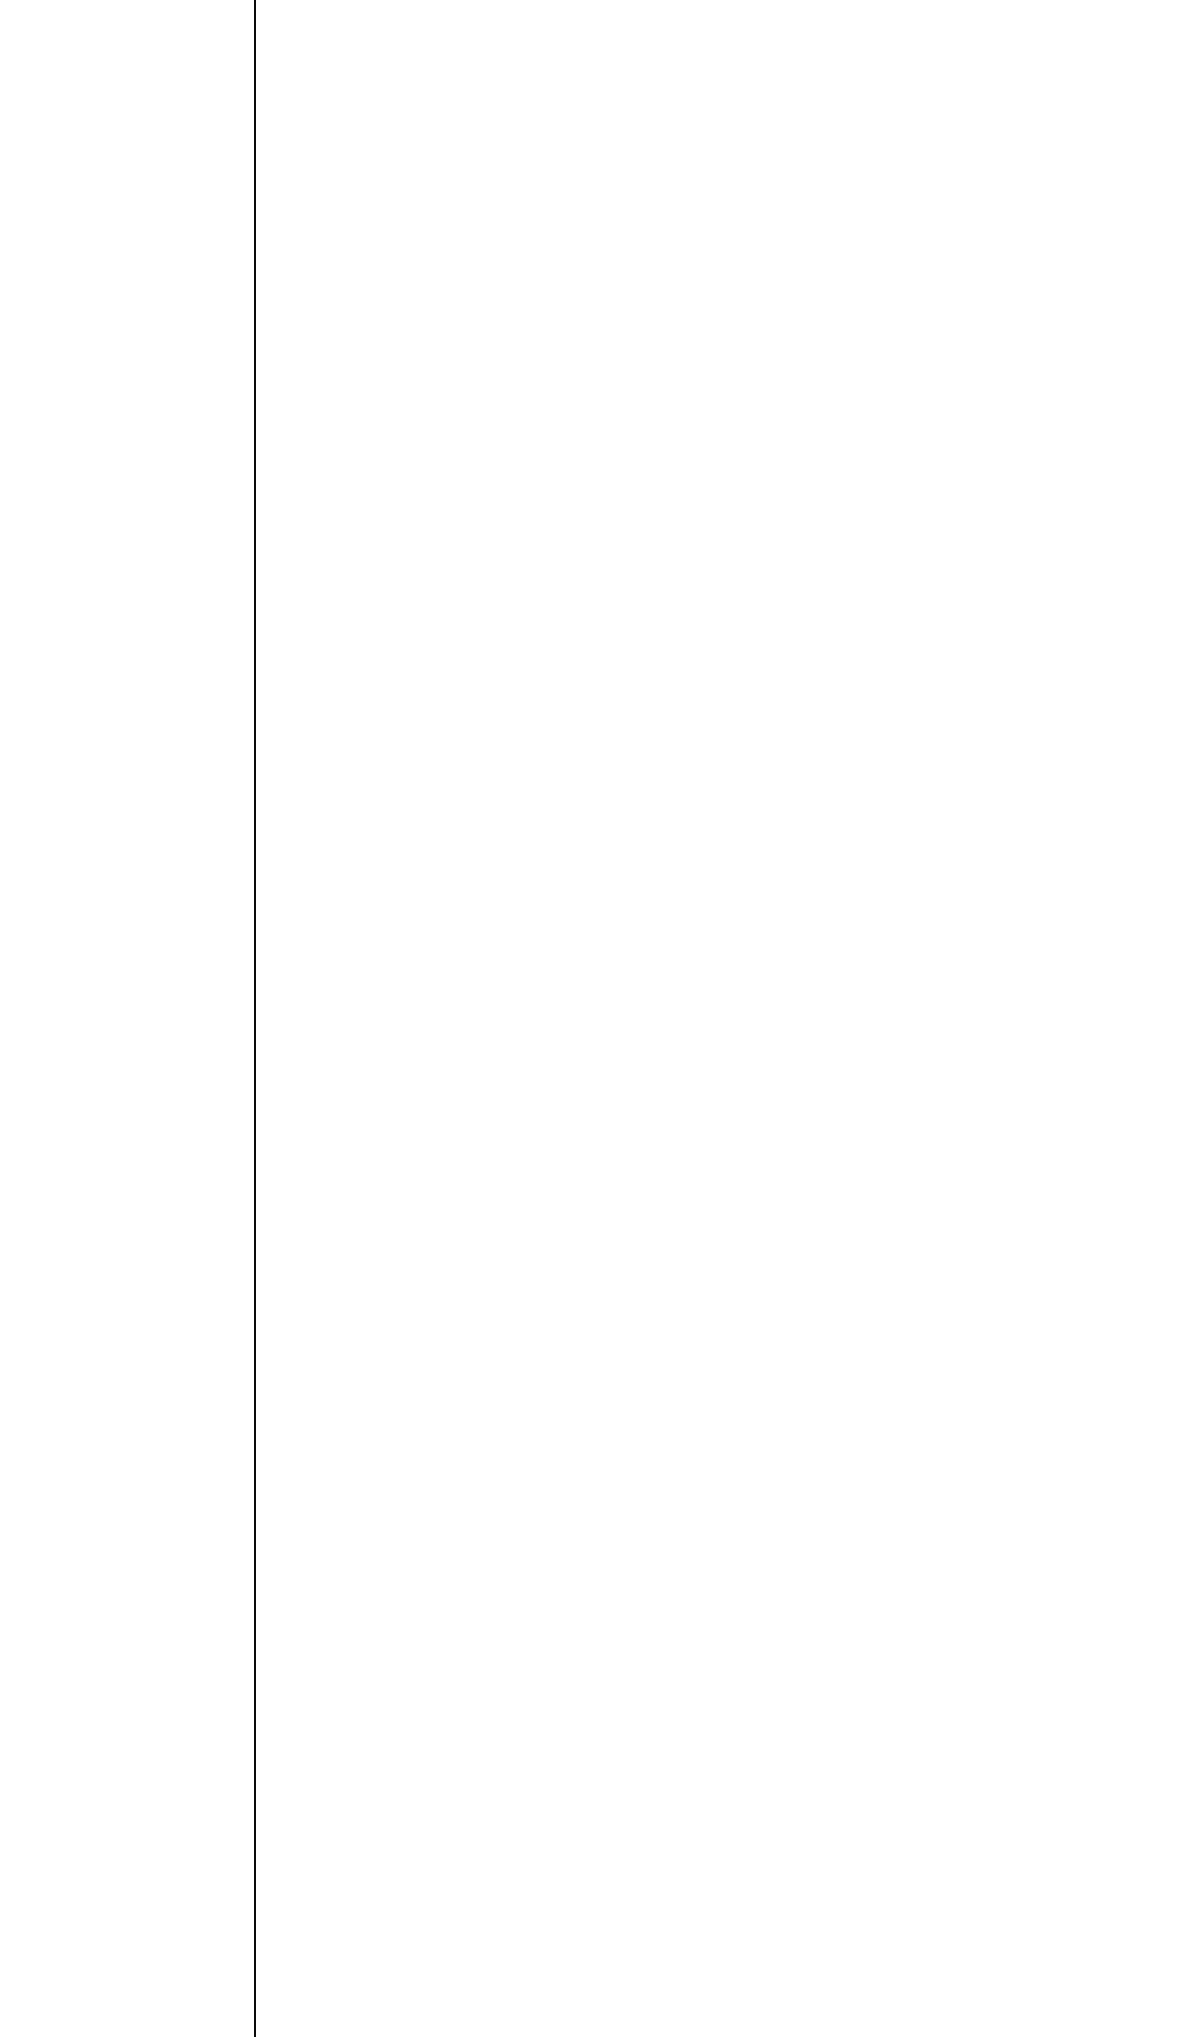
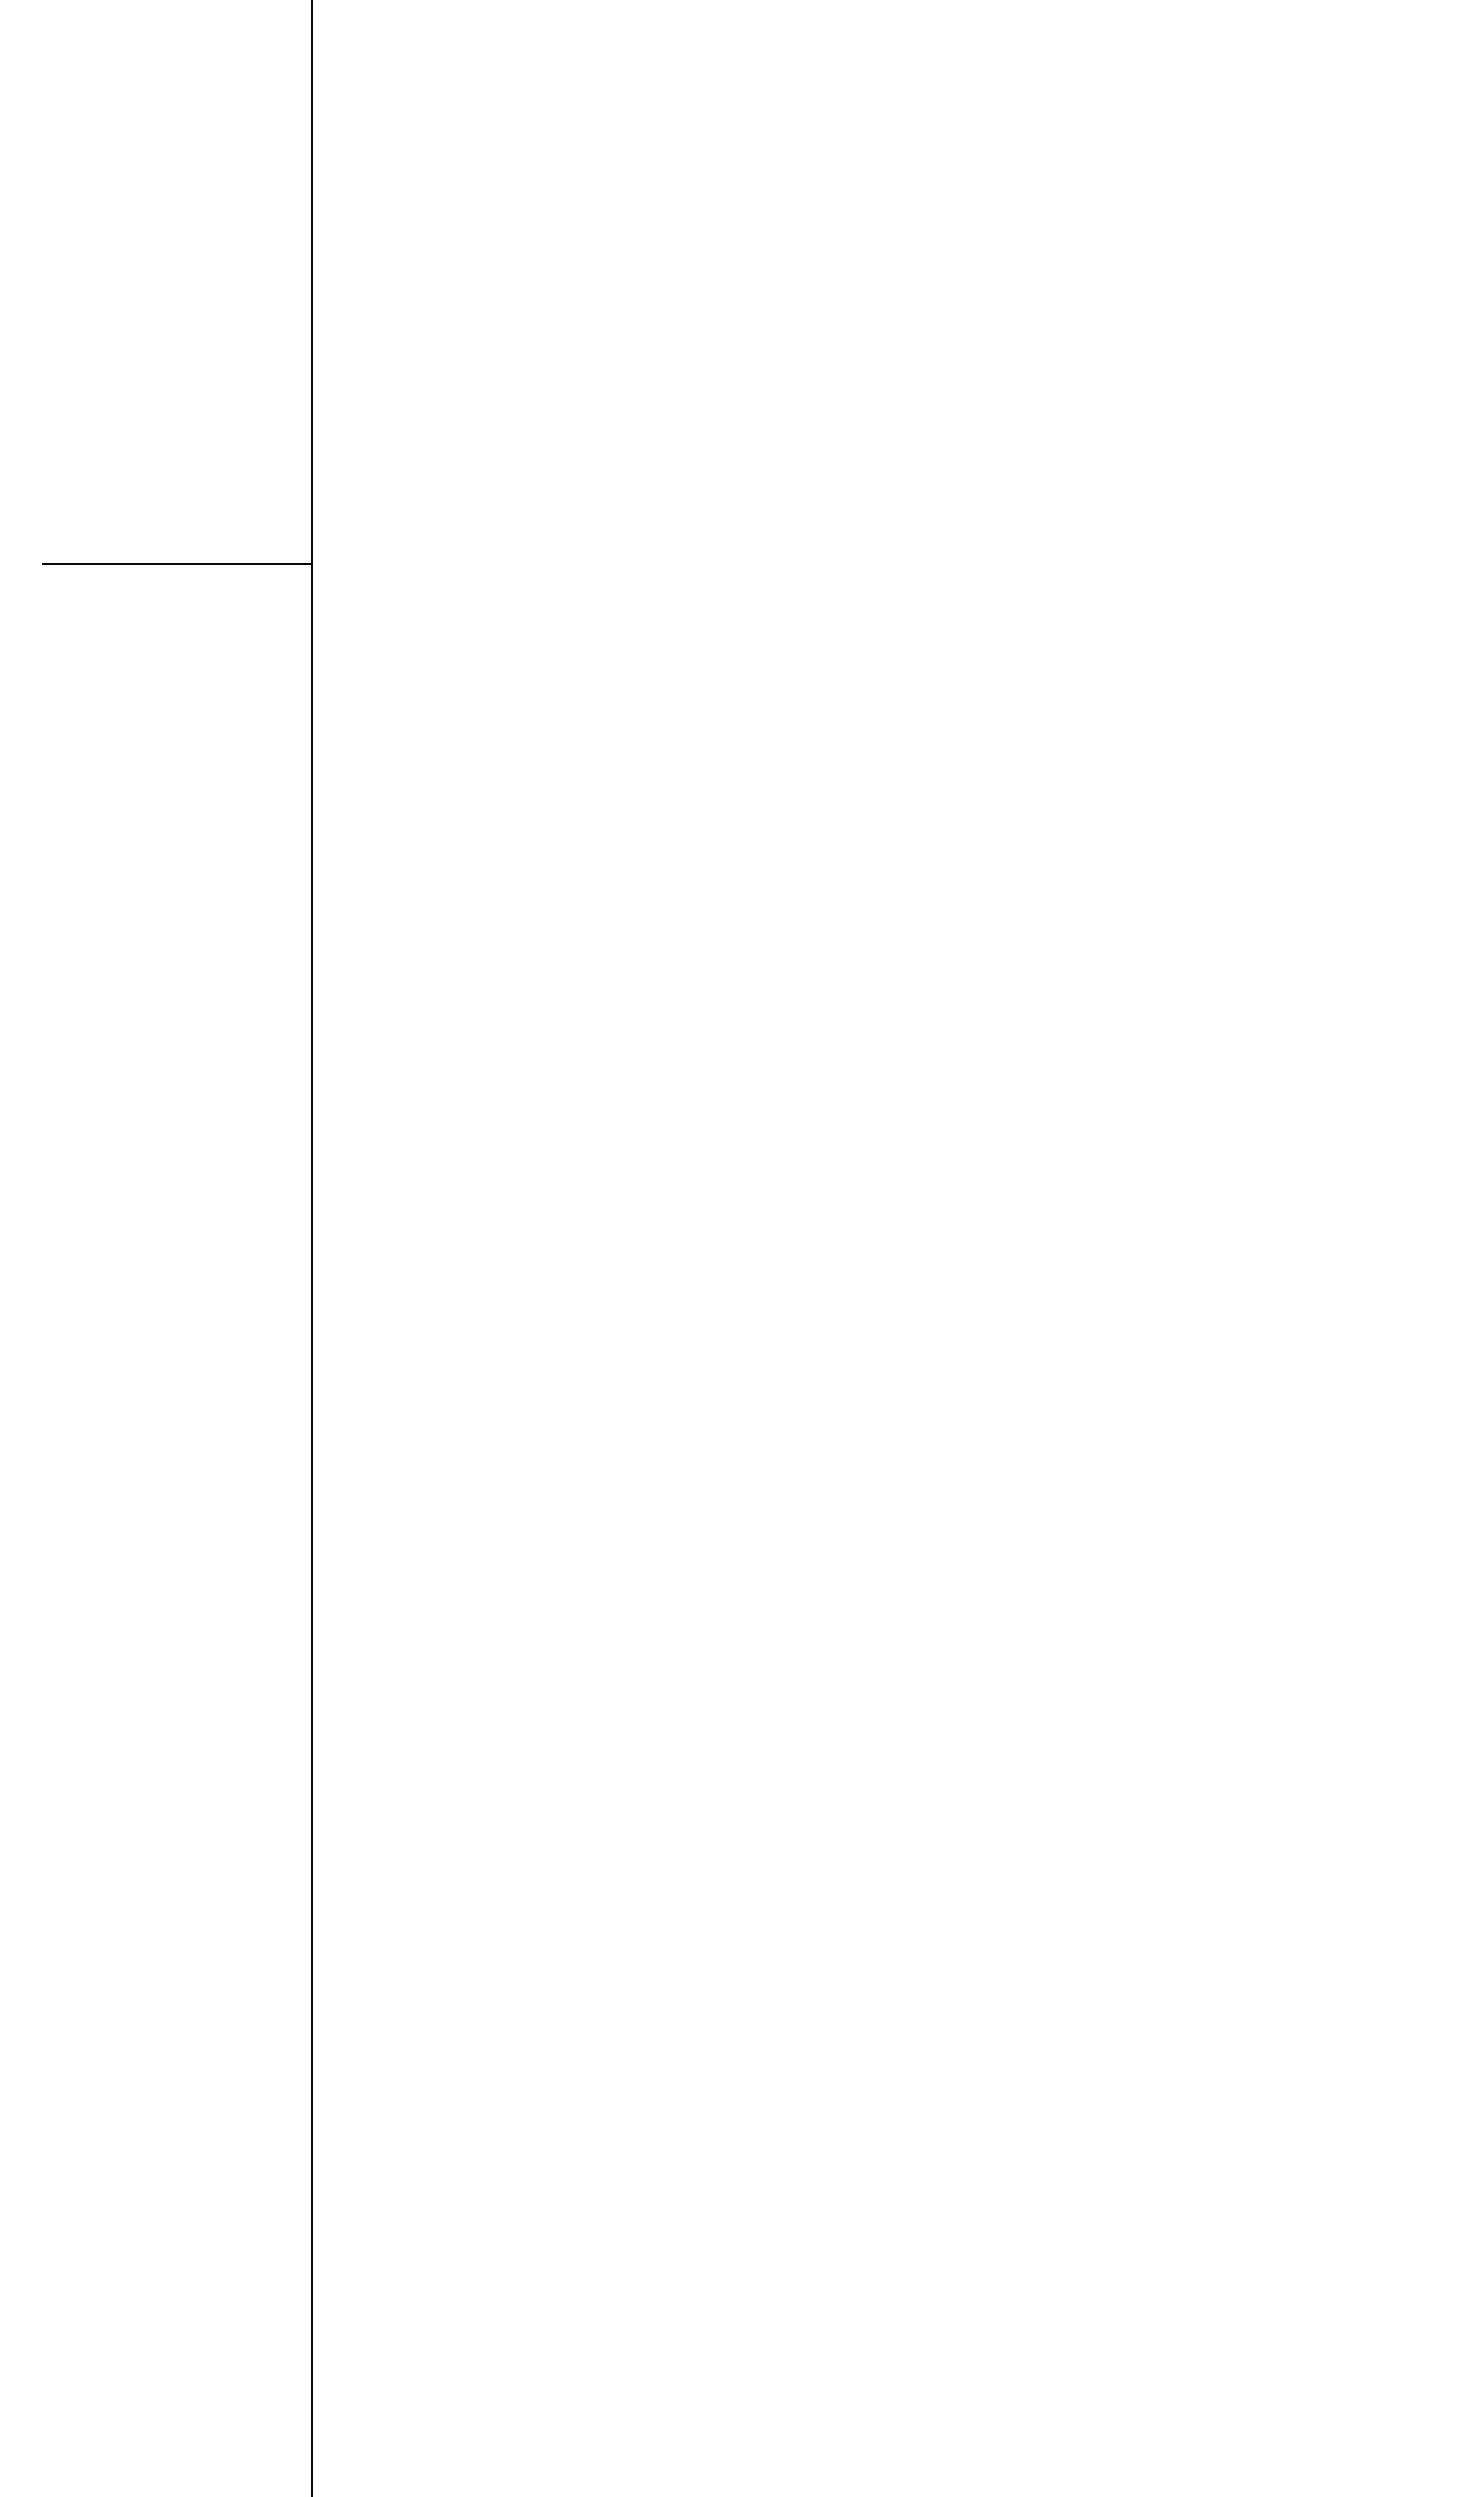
line: (145, 459) -> (177, 563), added

